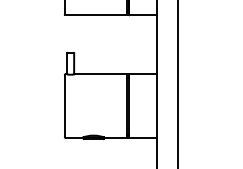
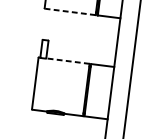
line: (96, 15) -> (70, 12), solid -> dashed
line: (100, 74) -> (67, 61), solid -> dashed

